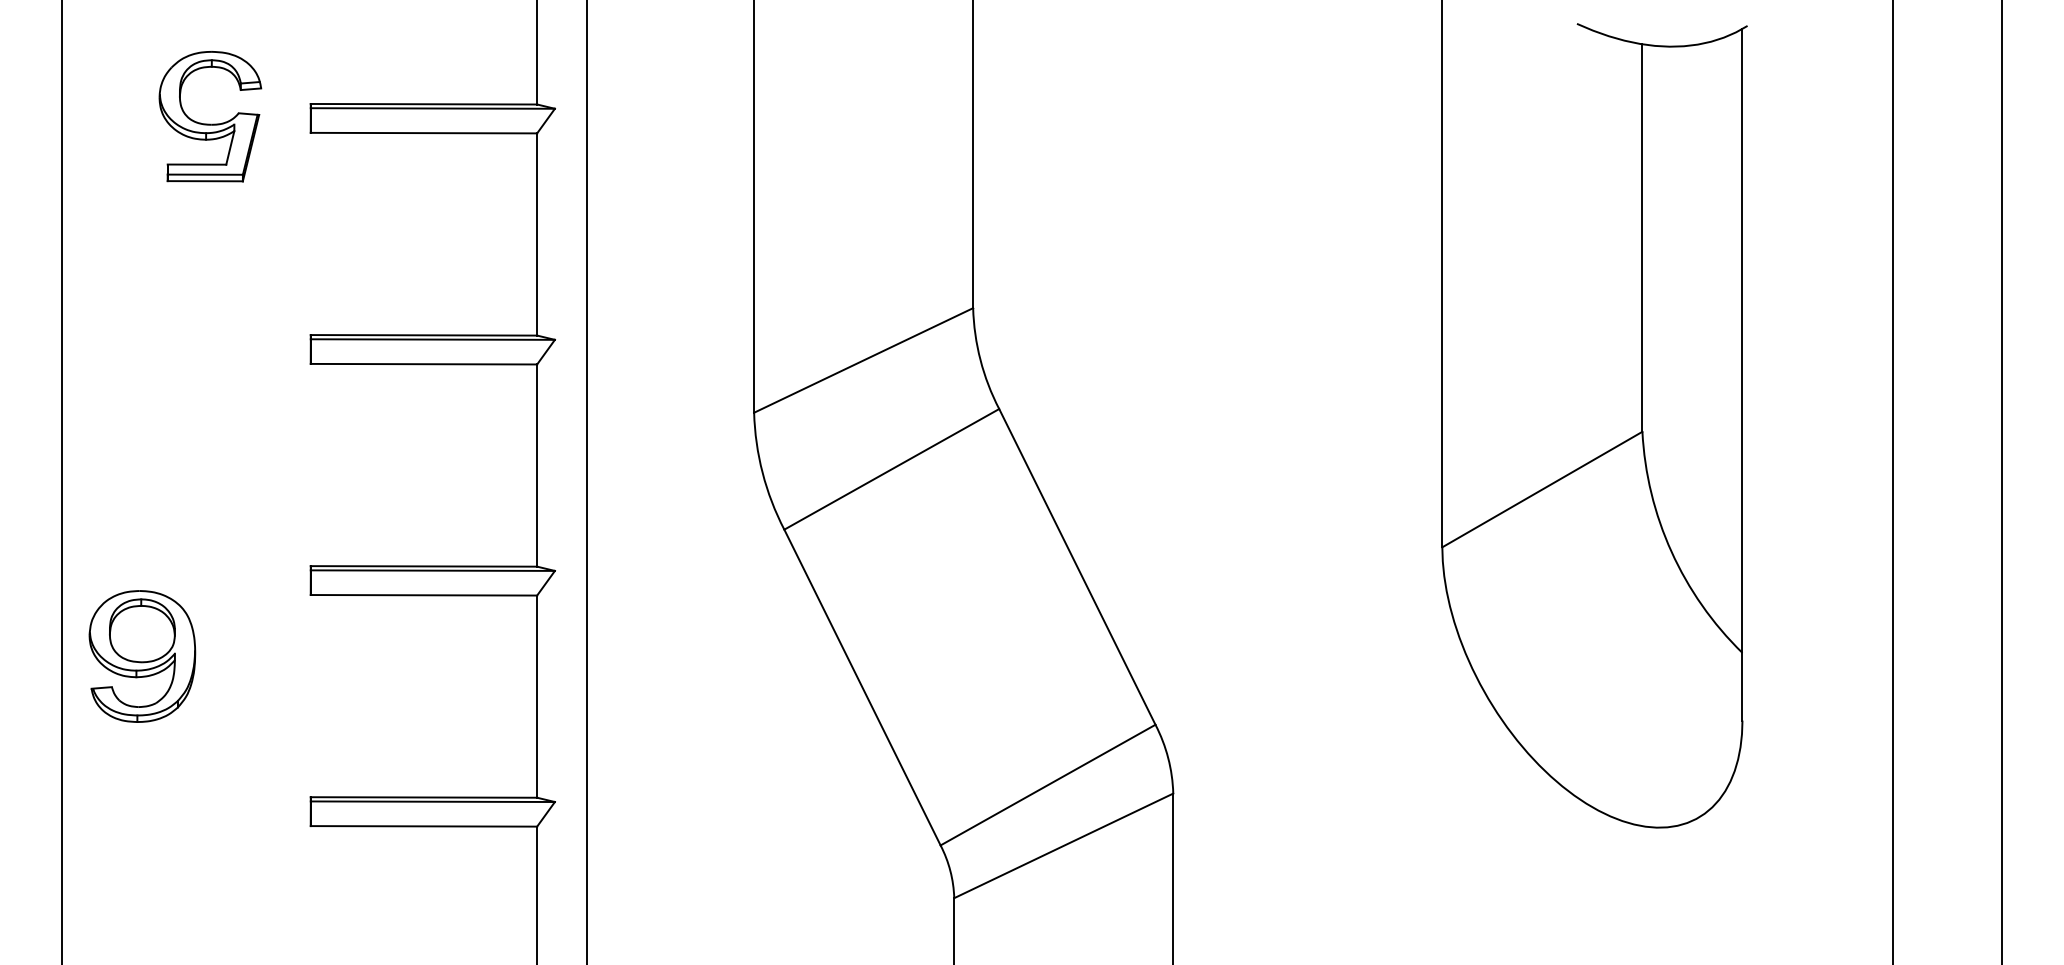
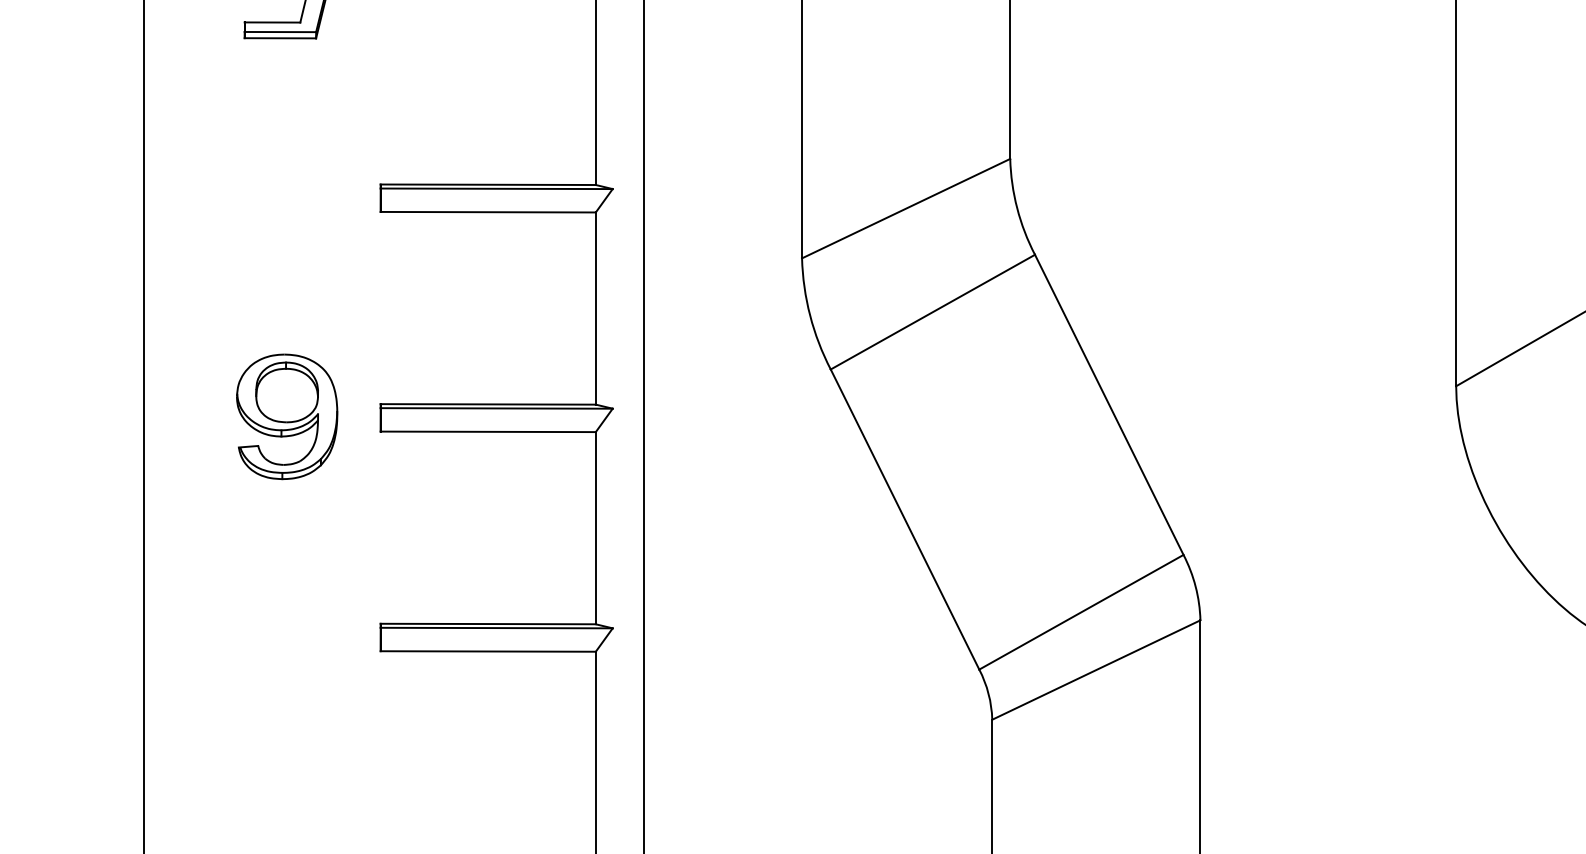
part: (142, 656) -> (287, 416), moved

